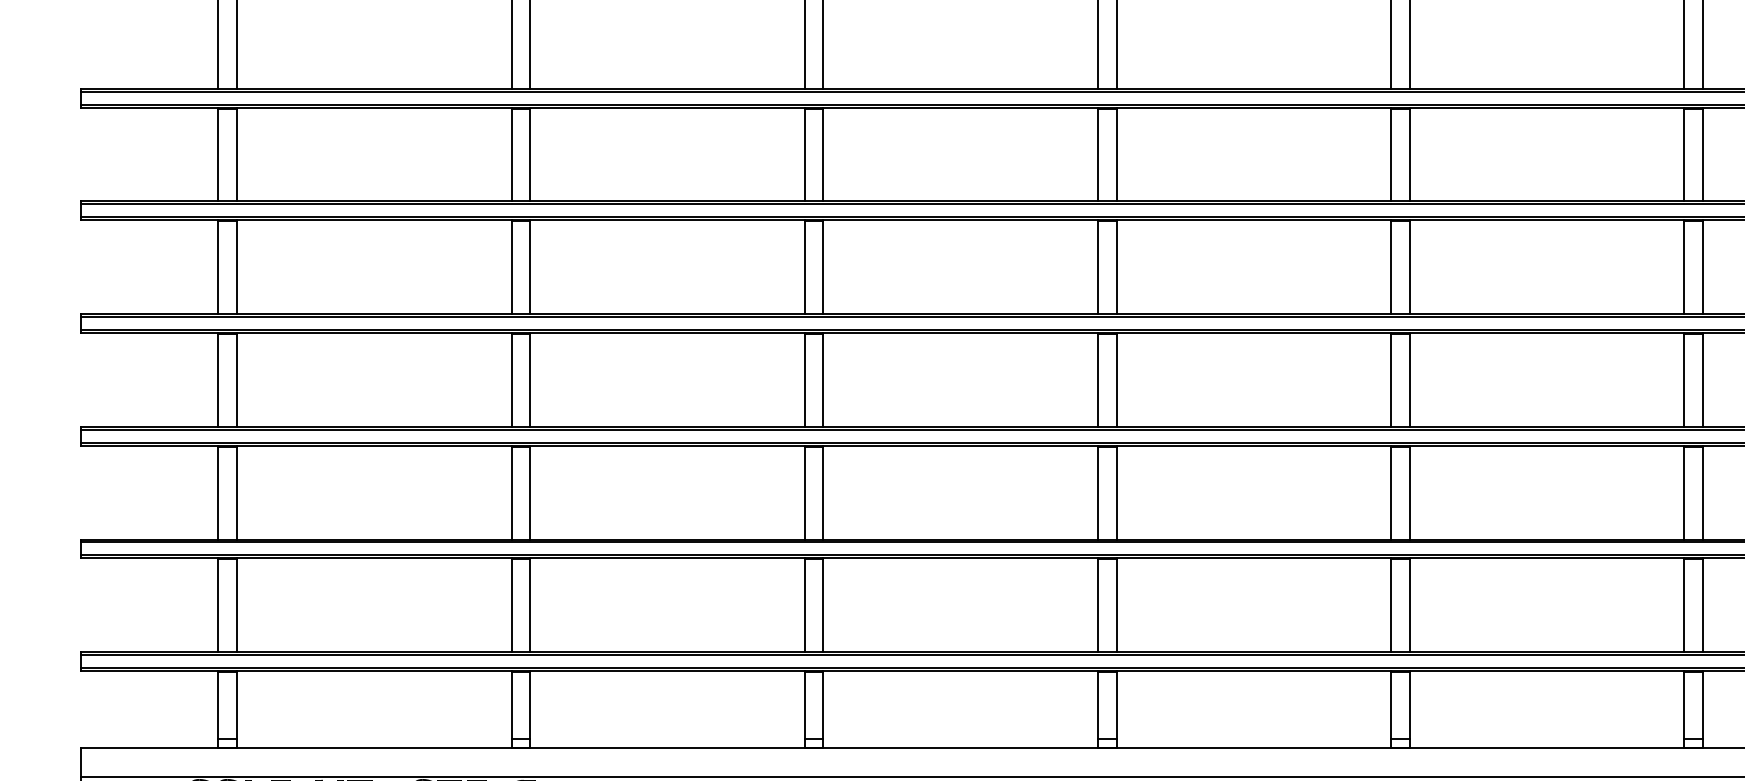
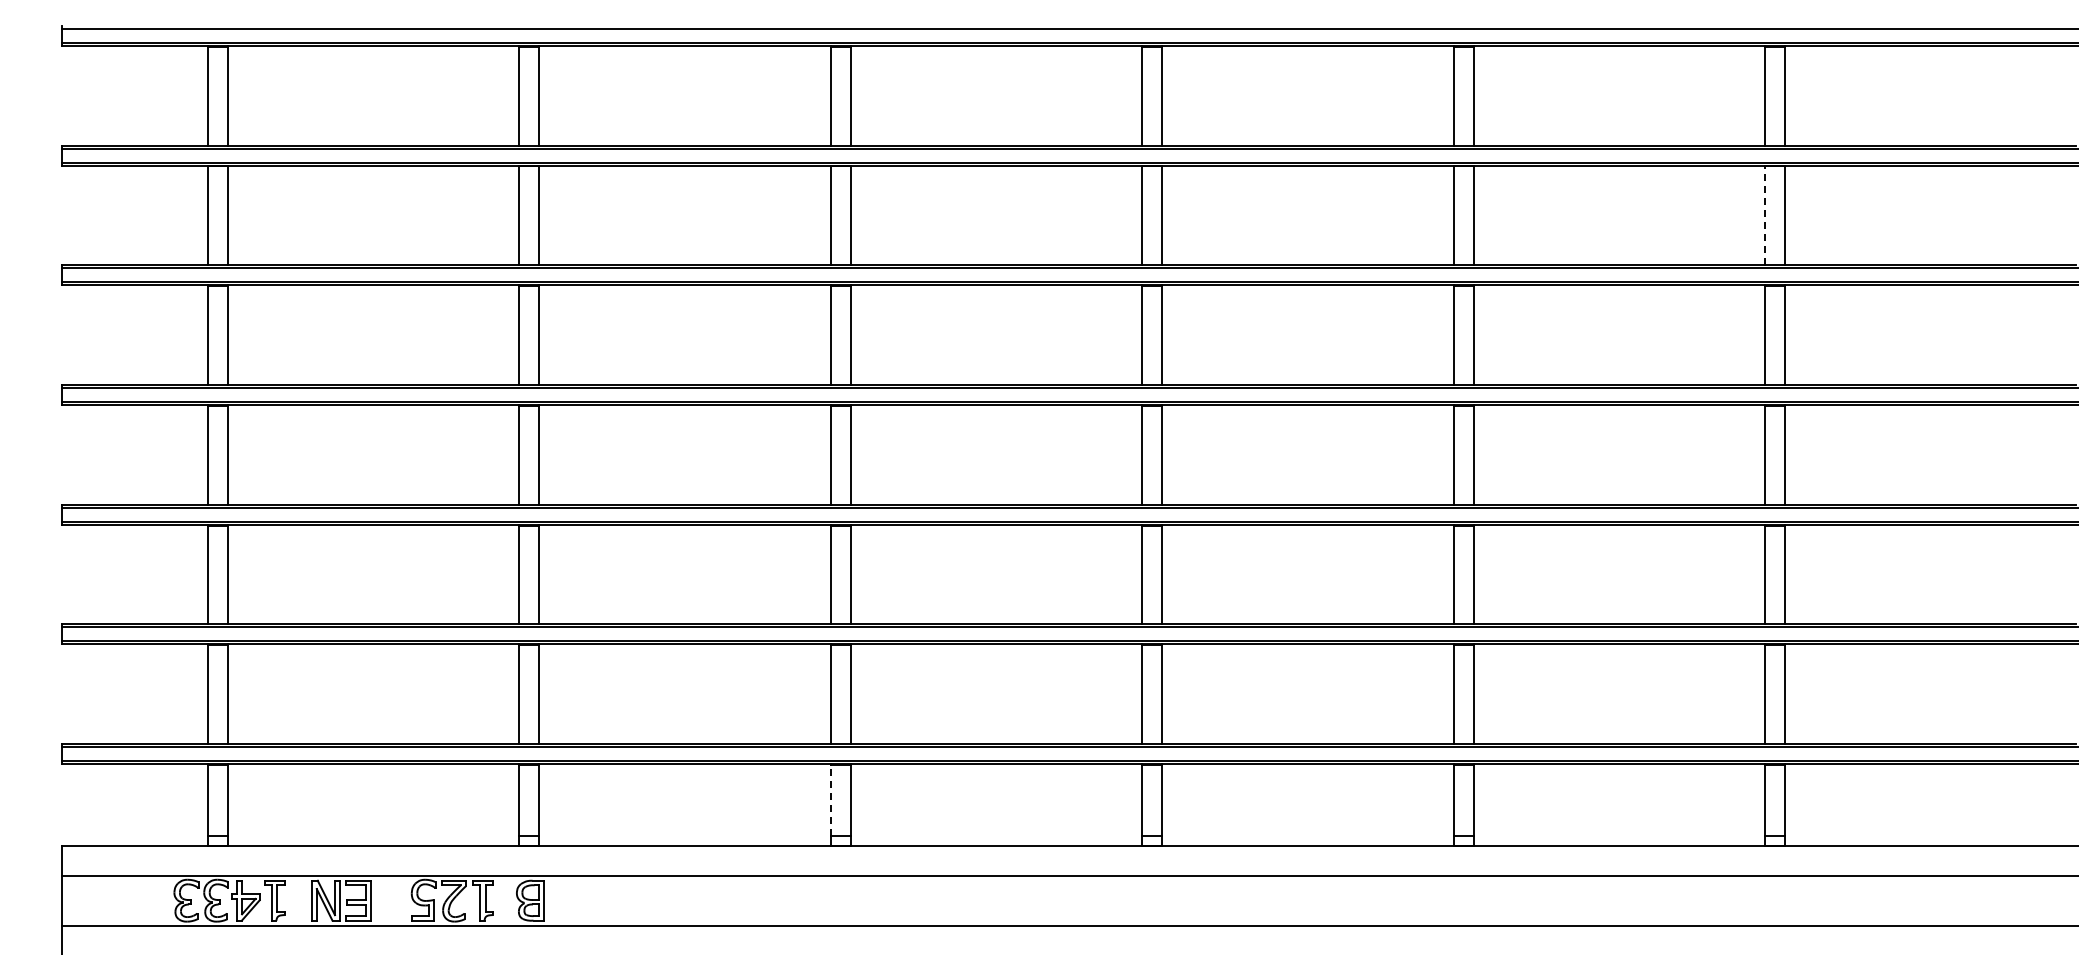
line: (1683, 154) -> (1764, 215), solid -> dashed
line: (804, 705) -> (830, 800), solid -> dashed

